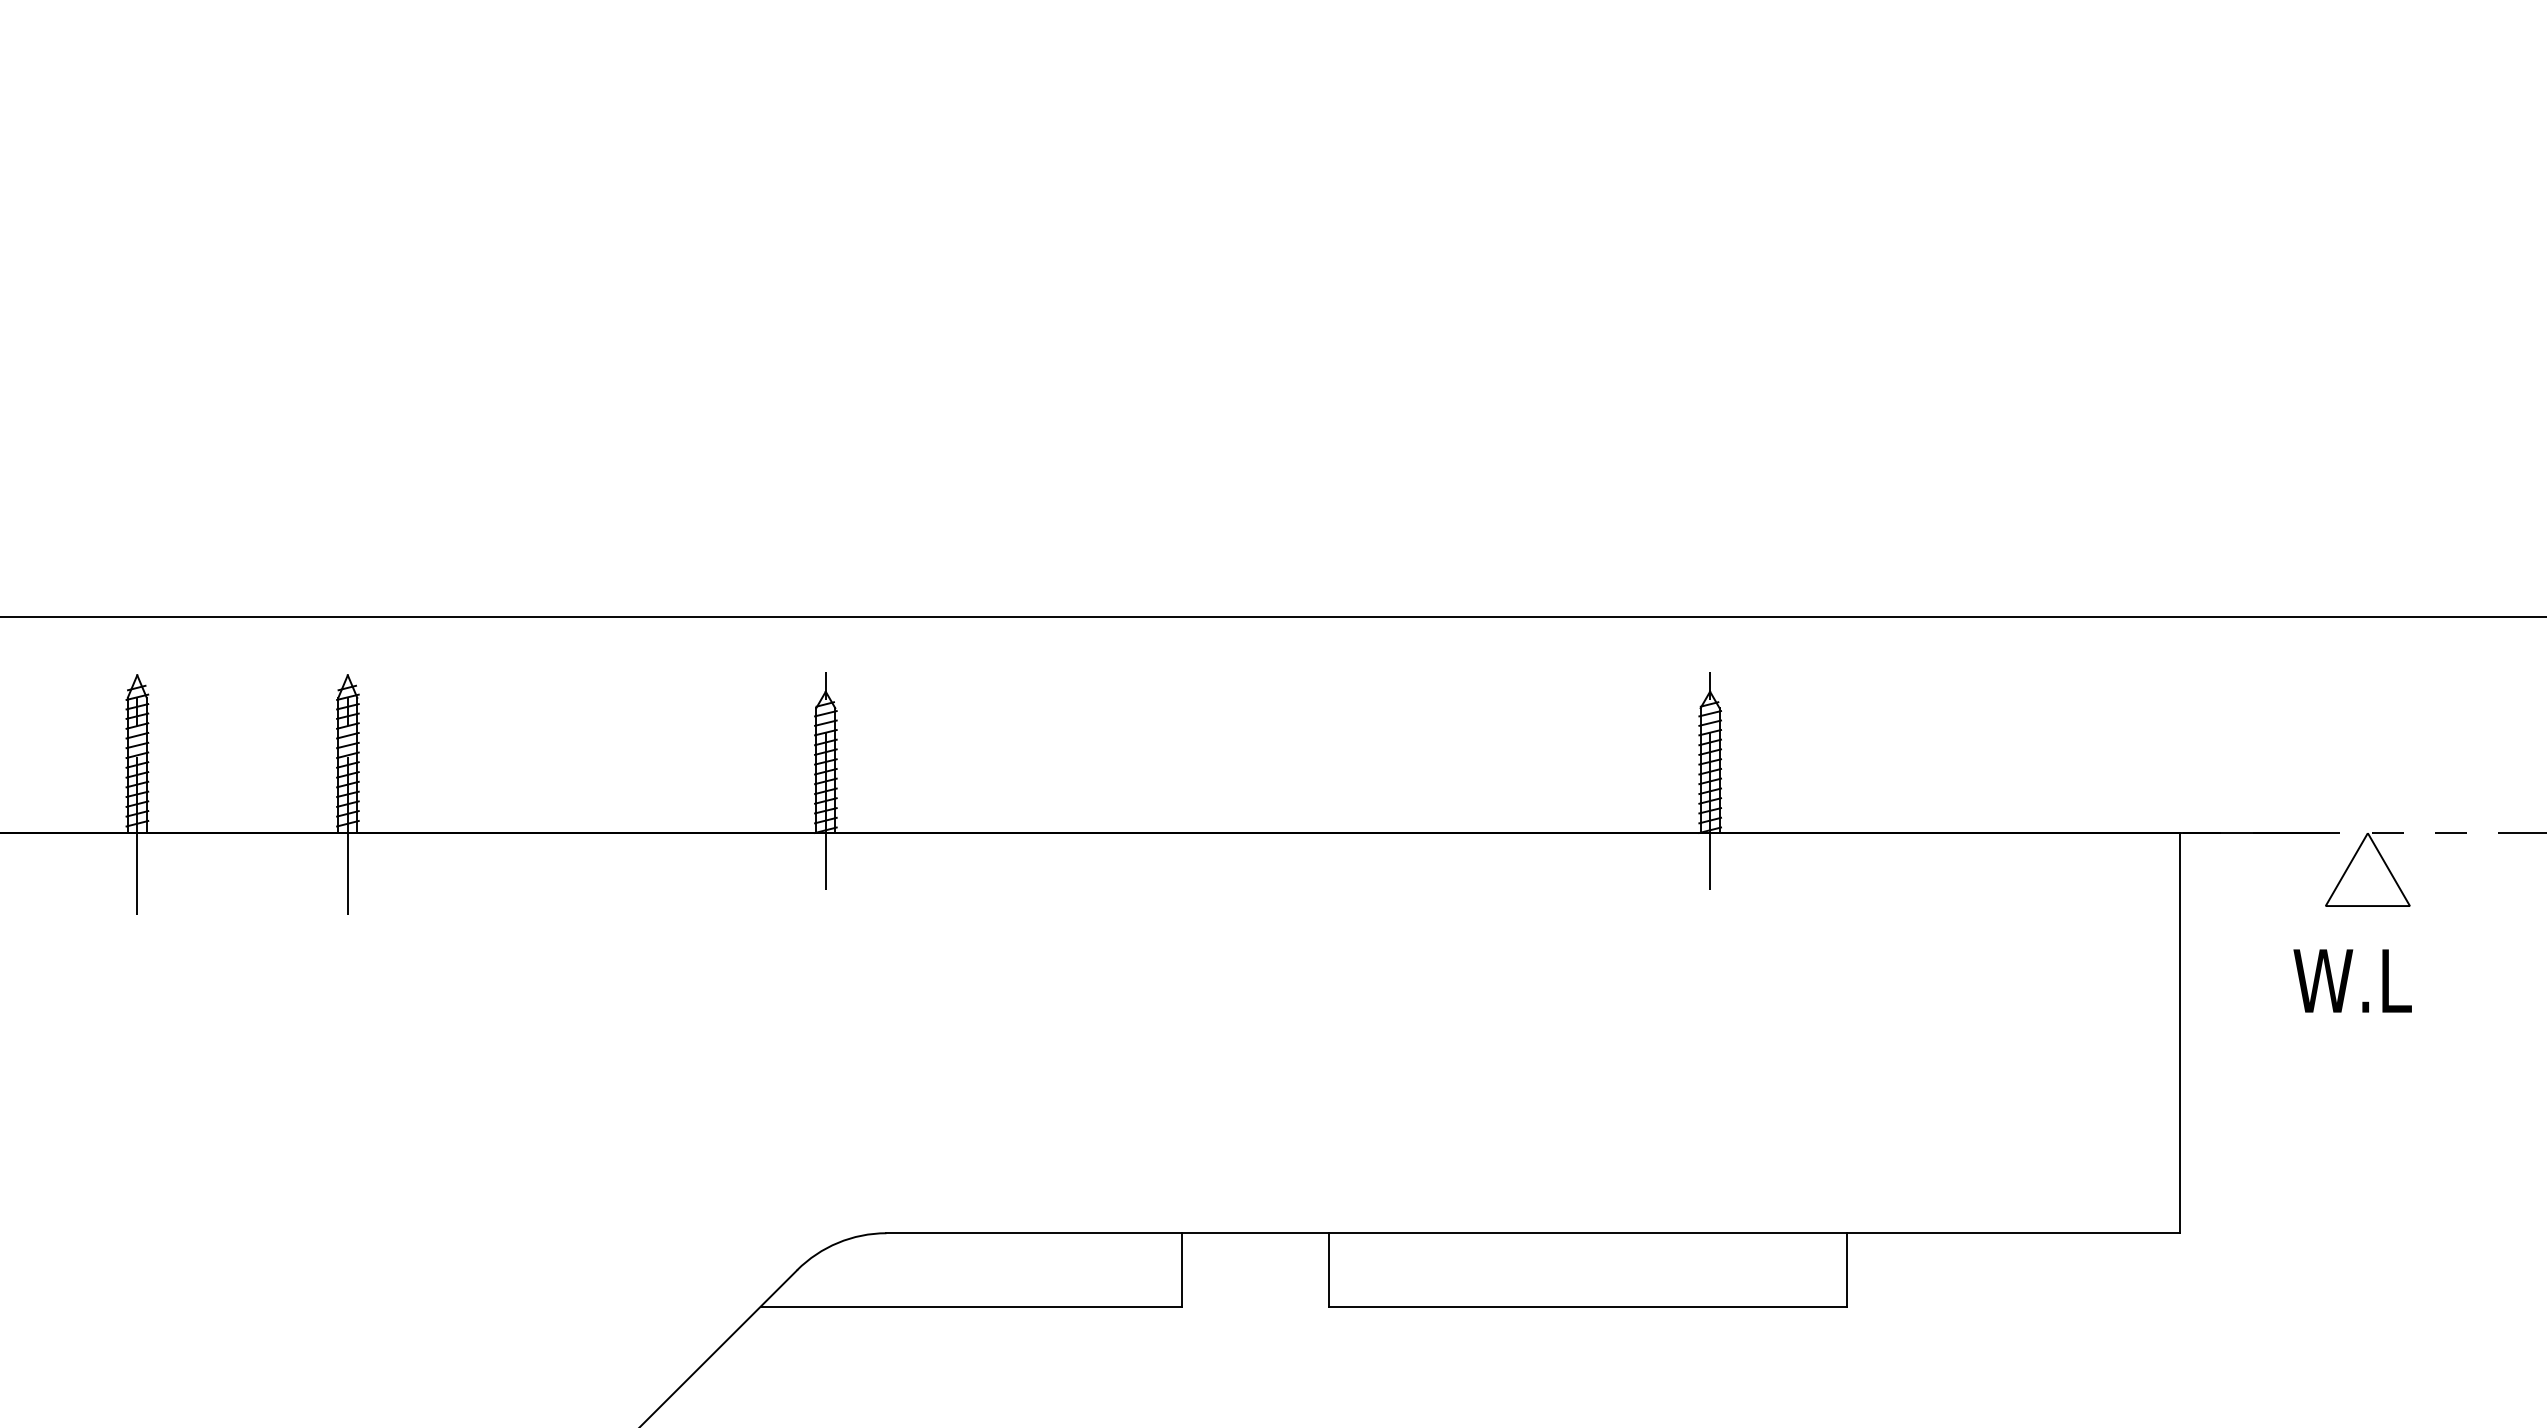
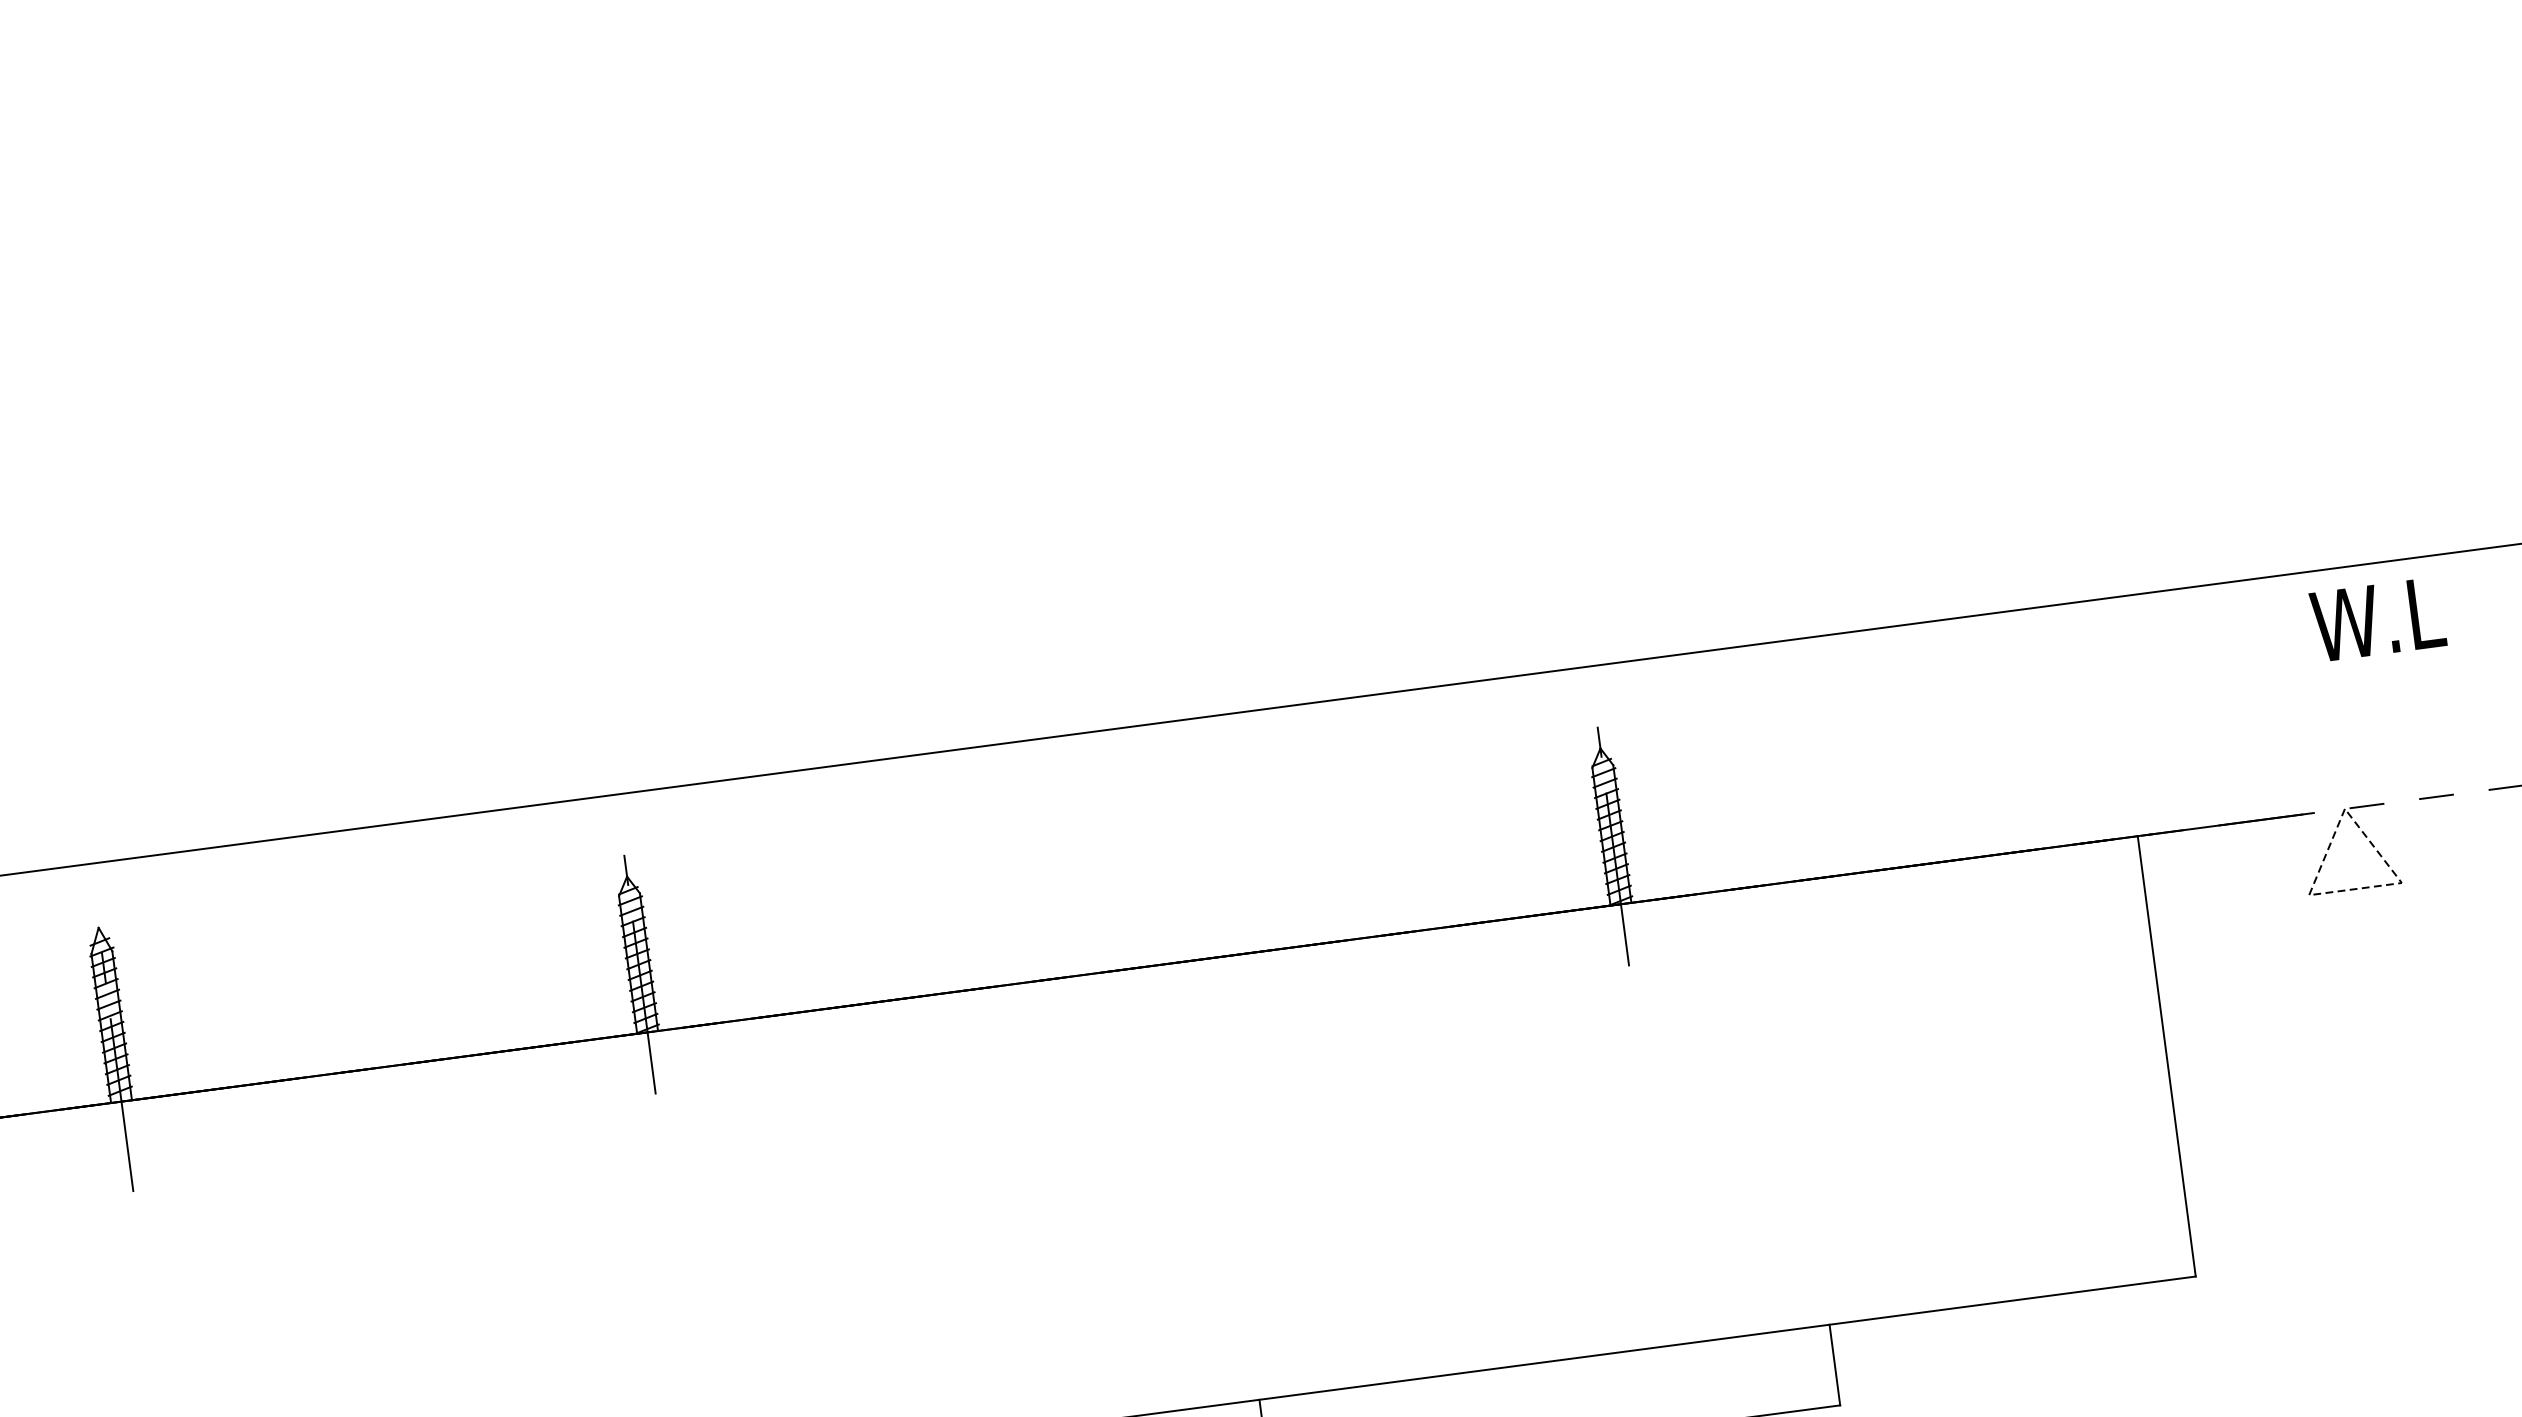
line: (2368, 906) -> (2356, 889), solid -> dashed
text: (2352, 980) -> (2377, 619), moved

